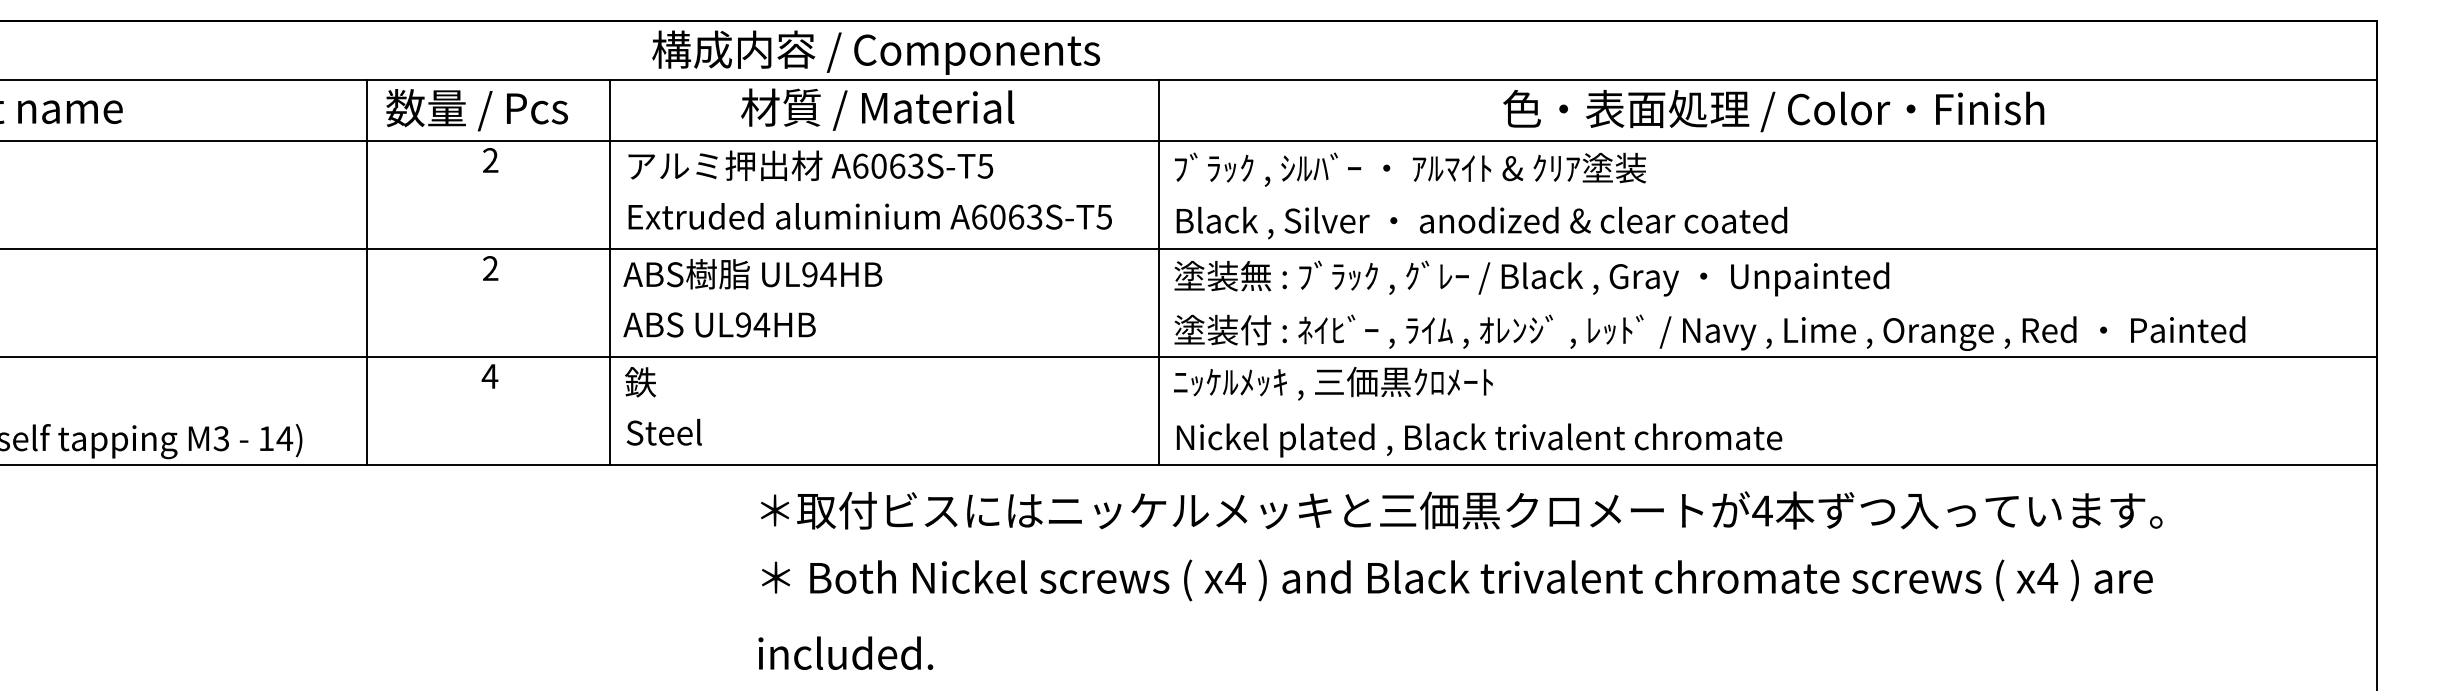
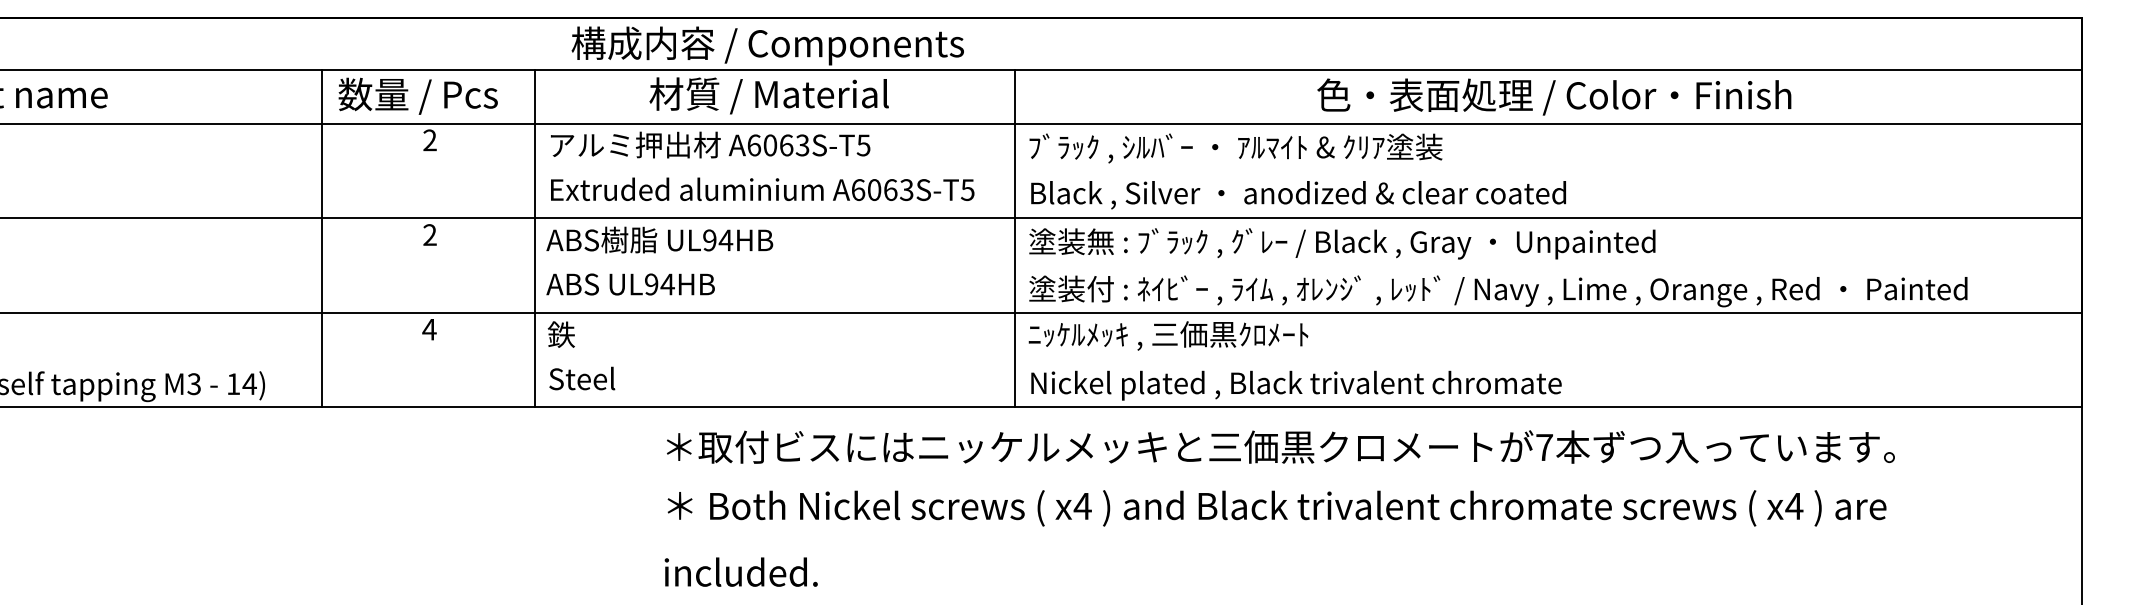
text: (1762, 510) -> (1544, 447), 4 -> 7

